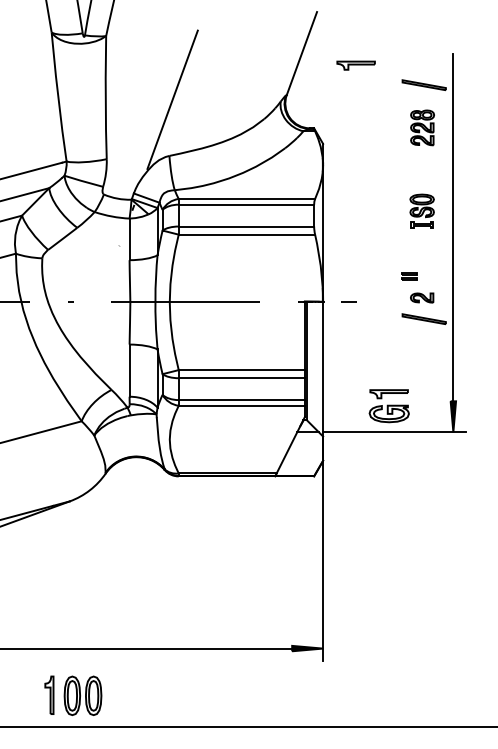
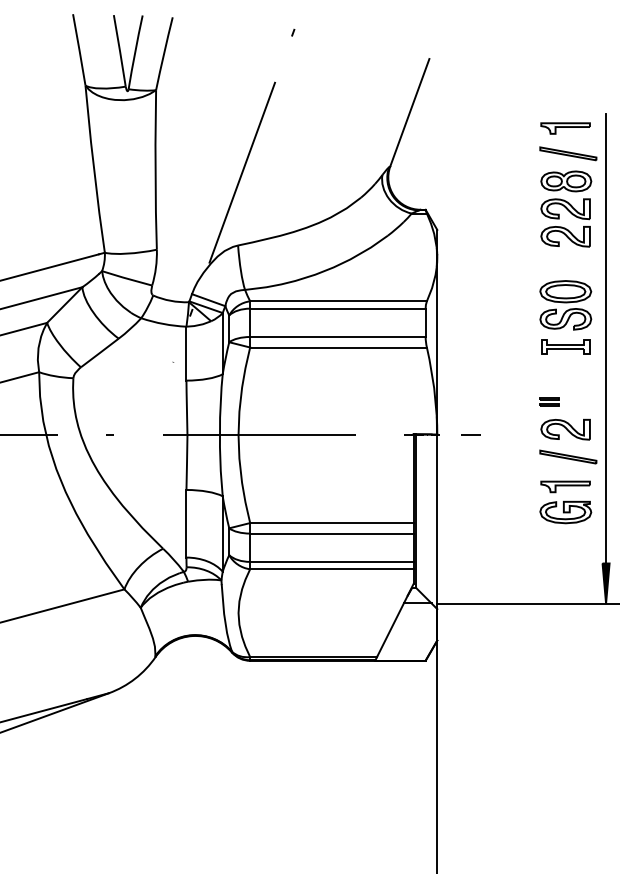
part: (355, 65) -> (564, 128), moved
part: (422, 127) -> (566, 208), size x1.67
part: (421, 211) -> (564, 317), size x1.67
part: (421, 297) -> (564, 428), size x1.67
part: (388, 406) -> (564, 502), moved

